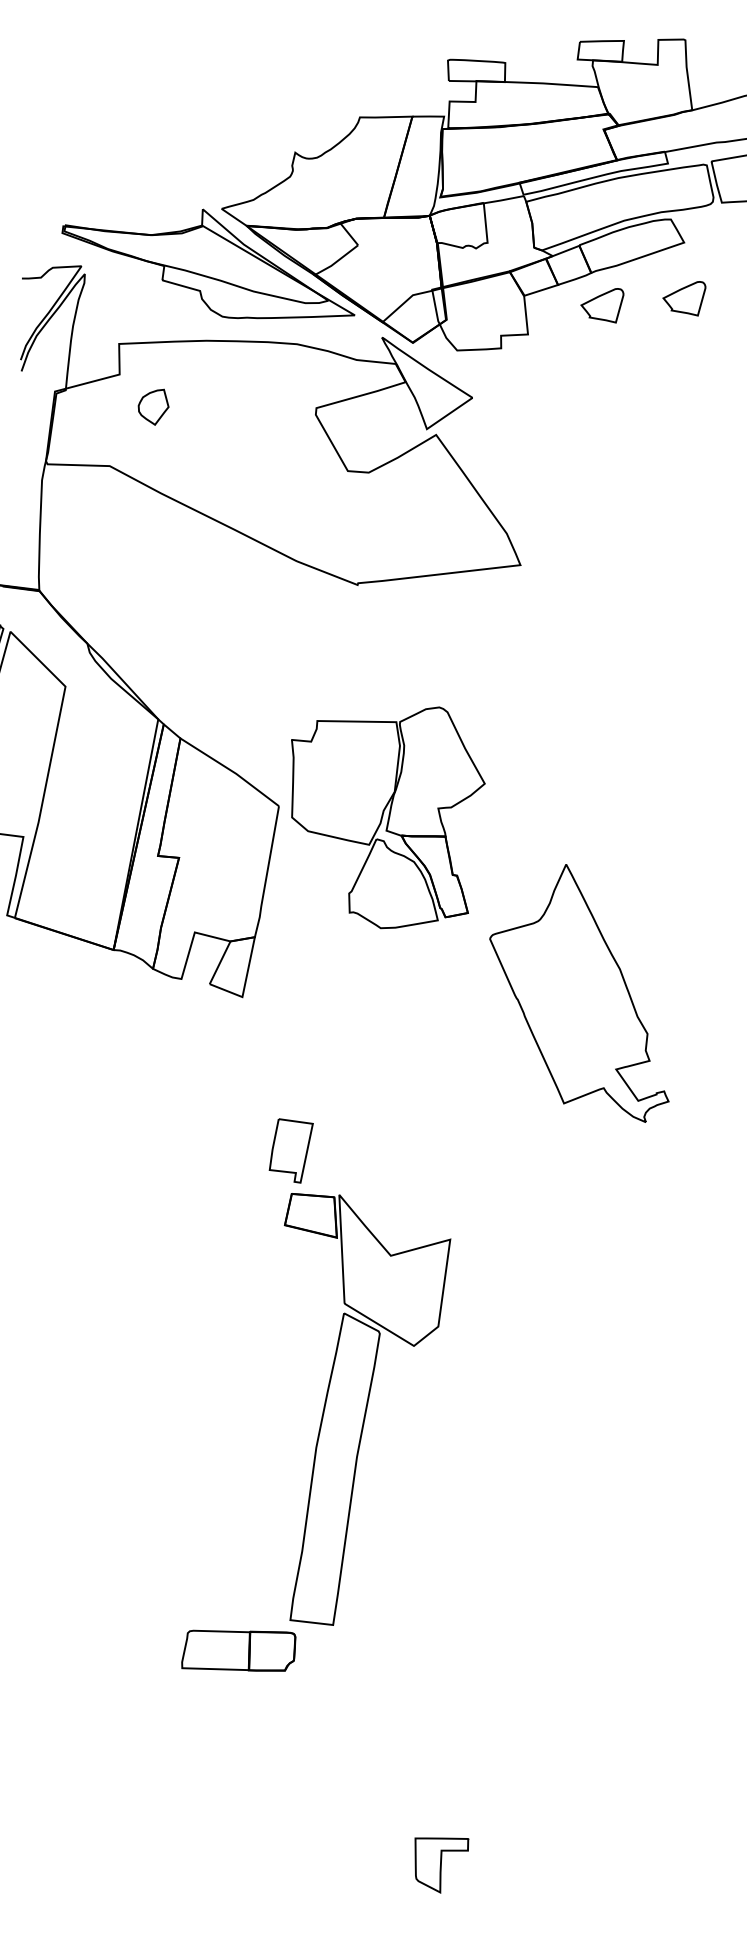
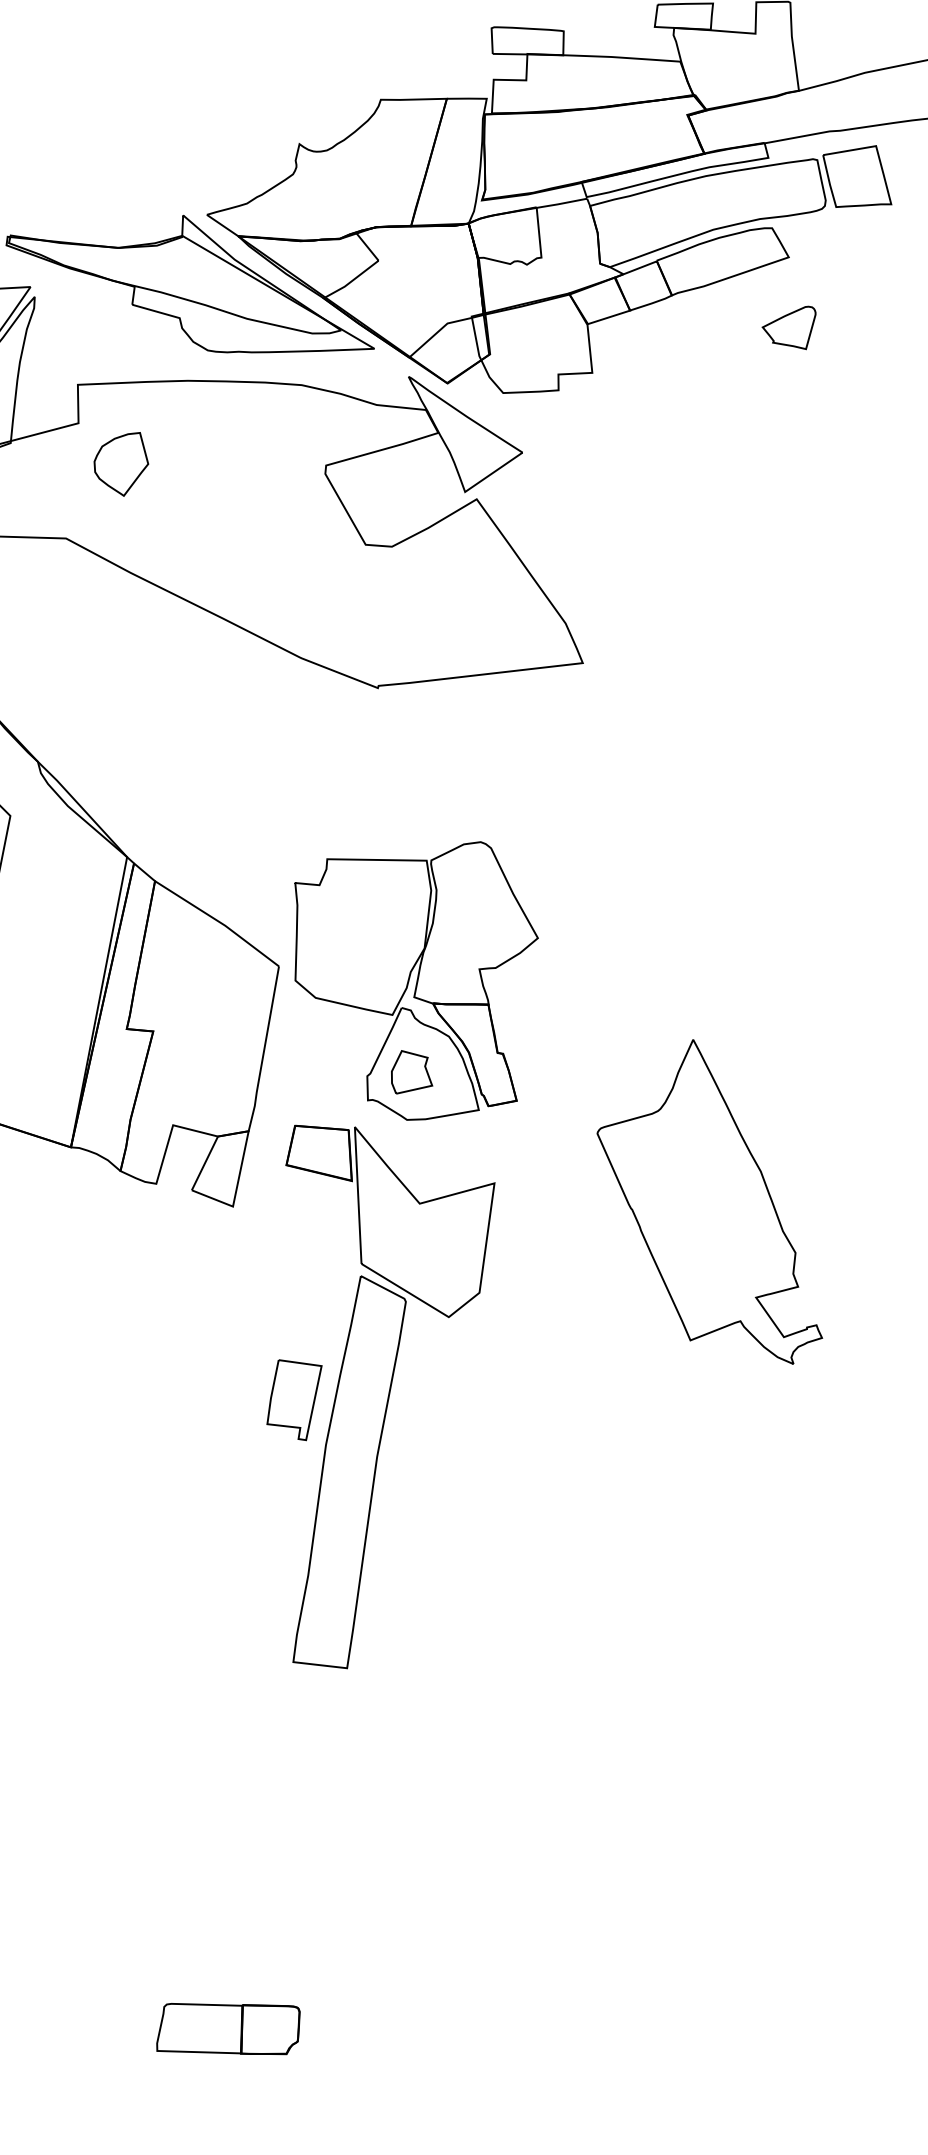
part: (602, 305) -> (686, 336), removed
part: (153, 407) -> (121, 464), size x1.43
part: (384, 890) -> (411, 1072), added
part: (579, 993) -> (709, 1202), moved
part: (367, 1409) -> (390, 1397), moved

